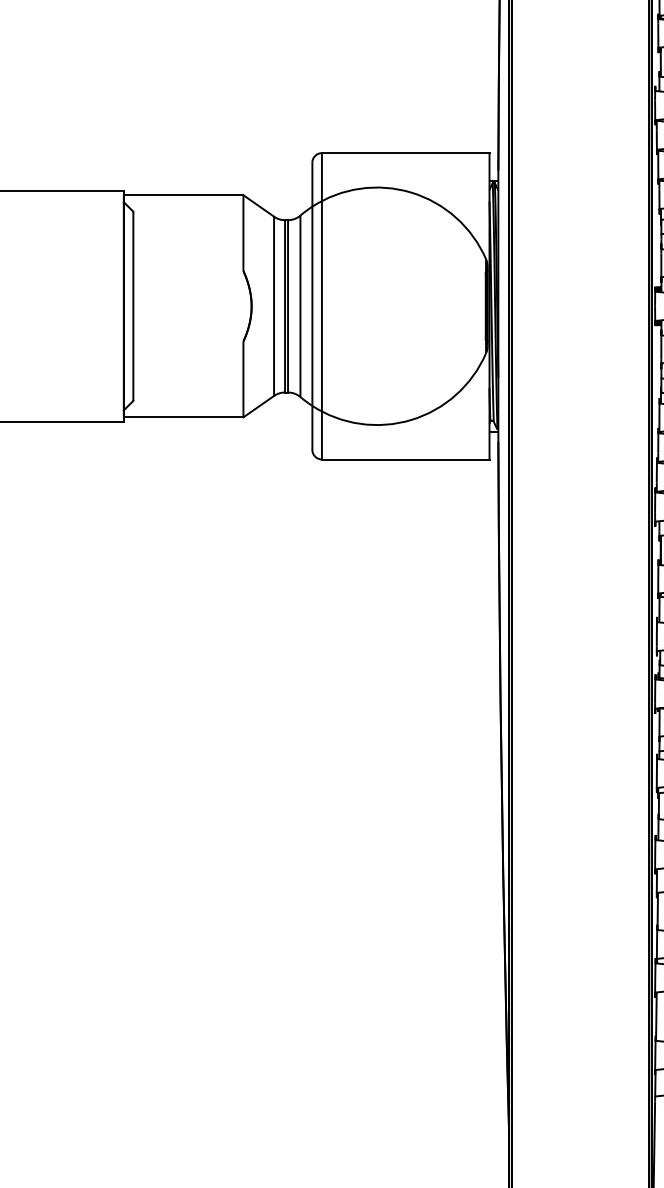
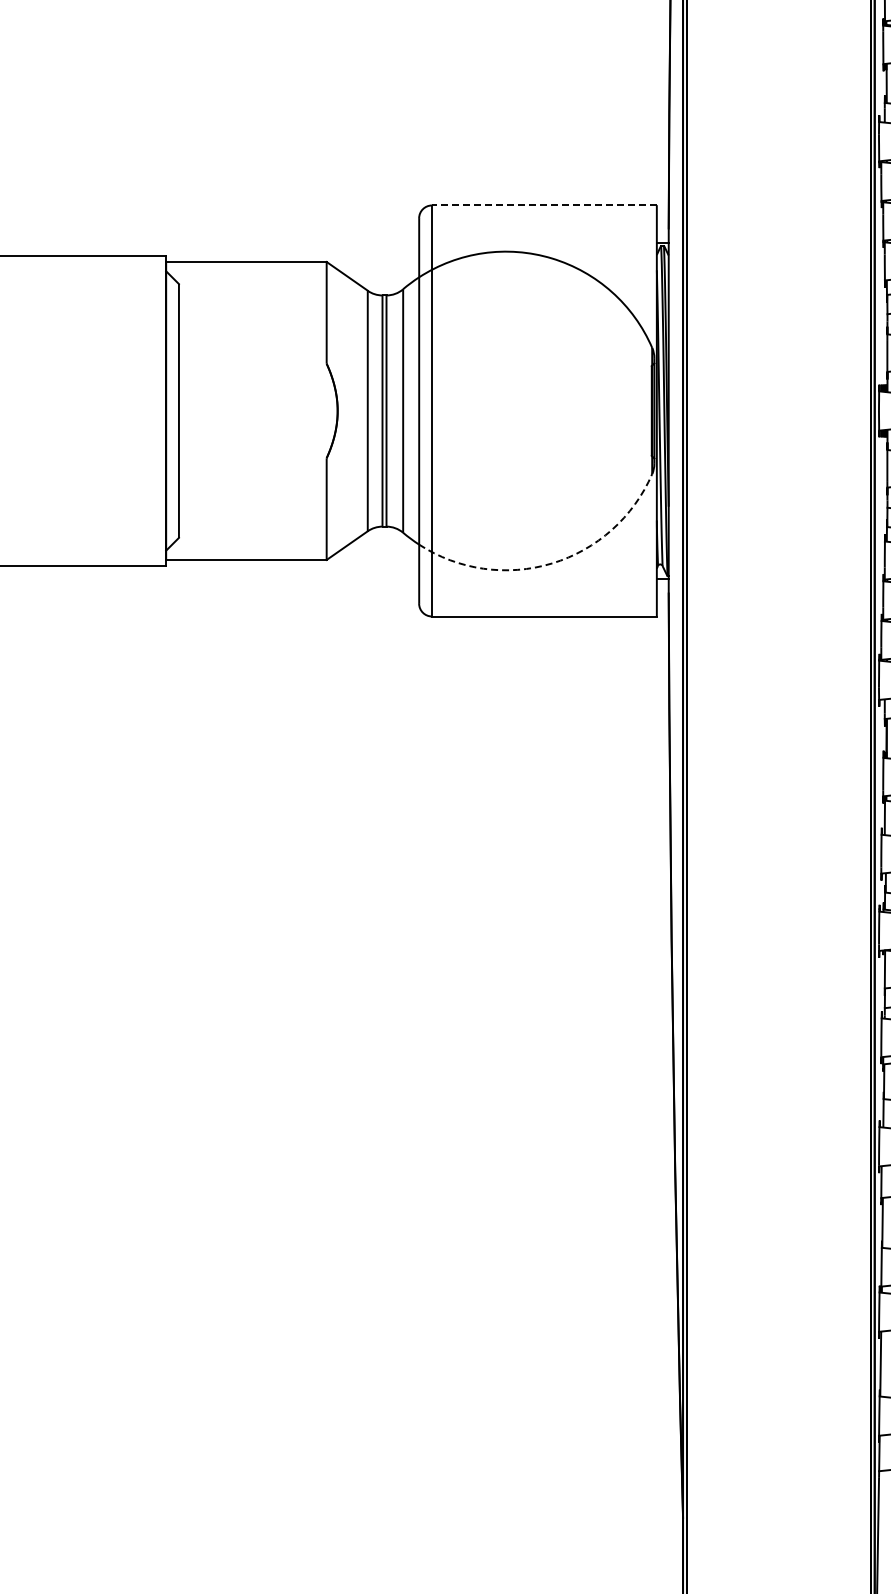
line: (405, 153) -> (543, 205), solid -> dashed
arc: (411, 419) -> (552, 563), solid -> dashed

